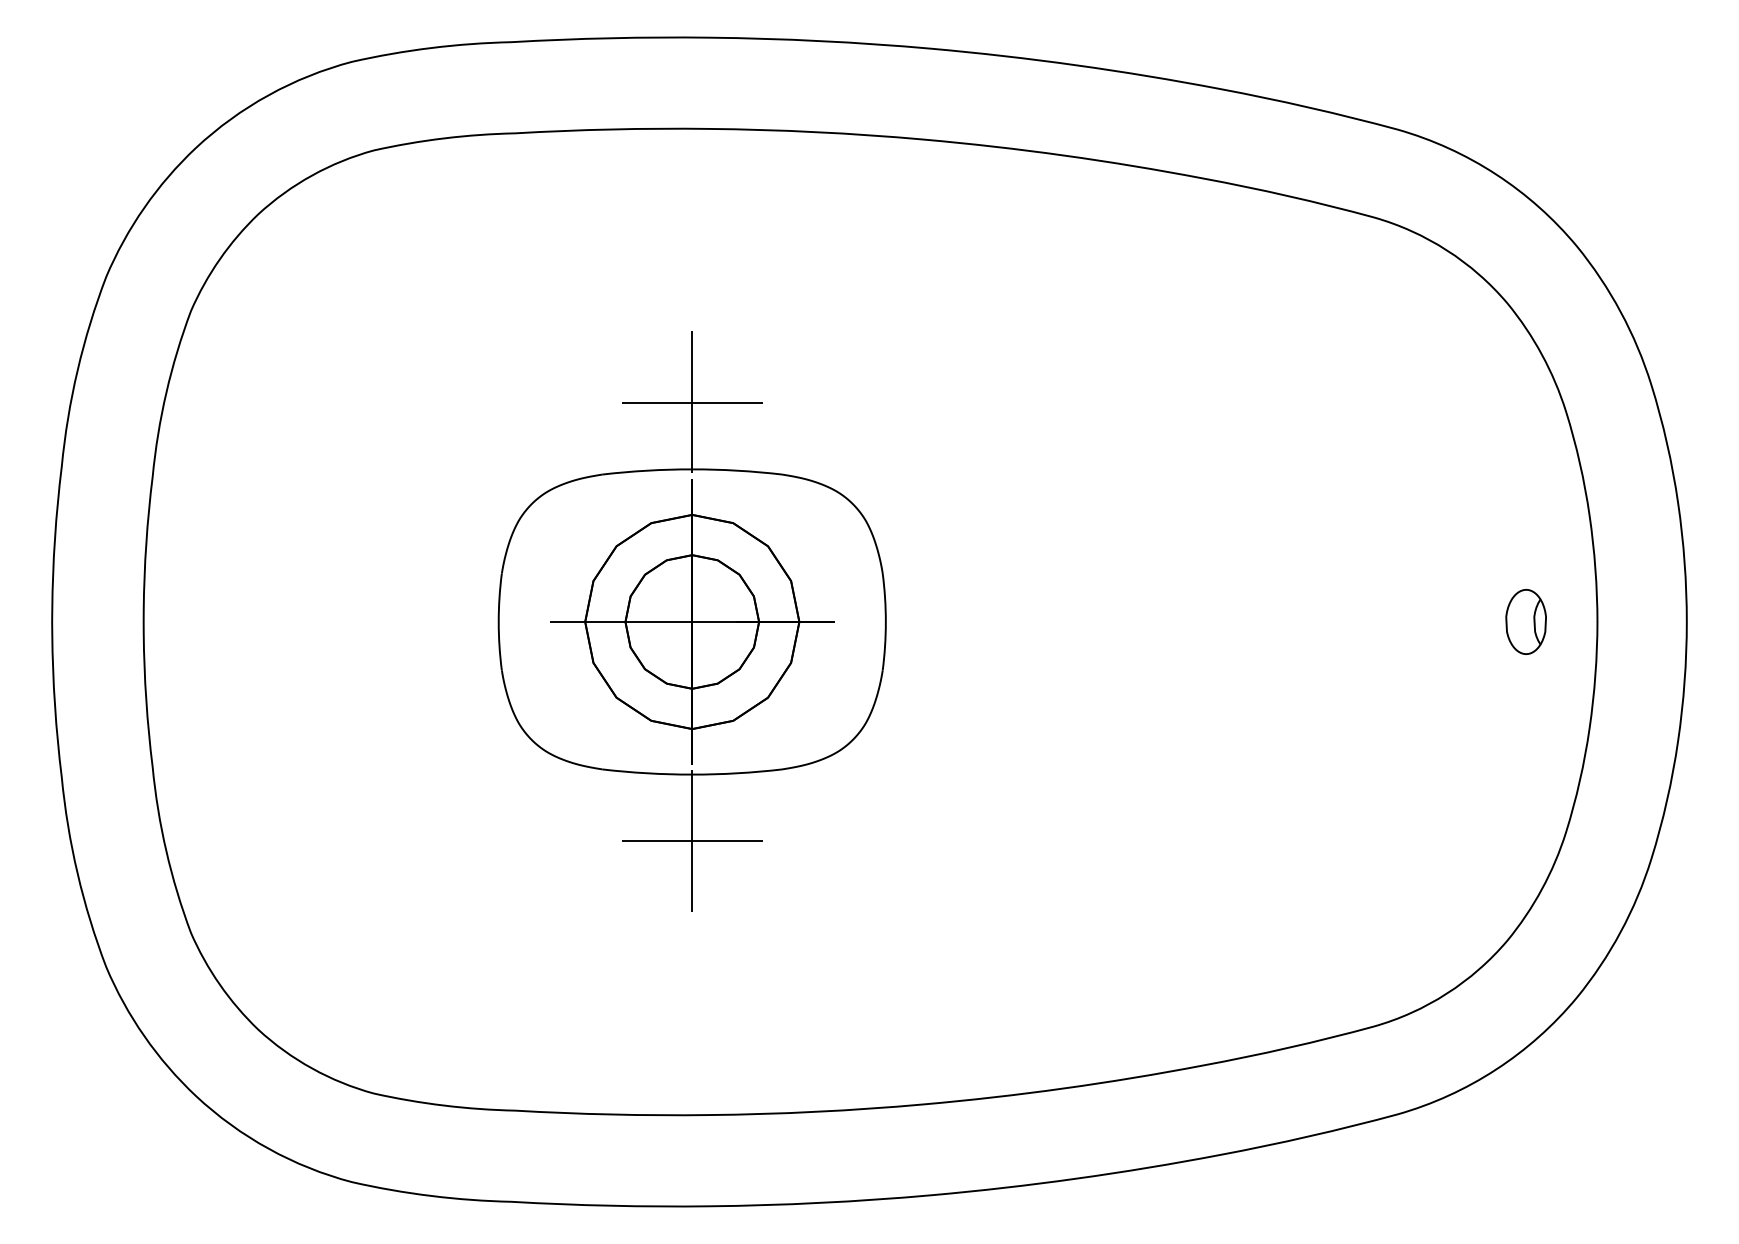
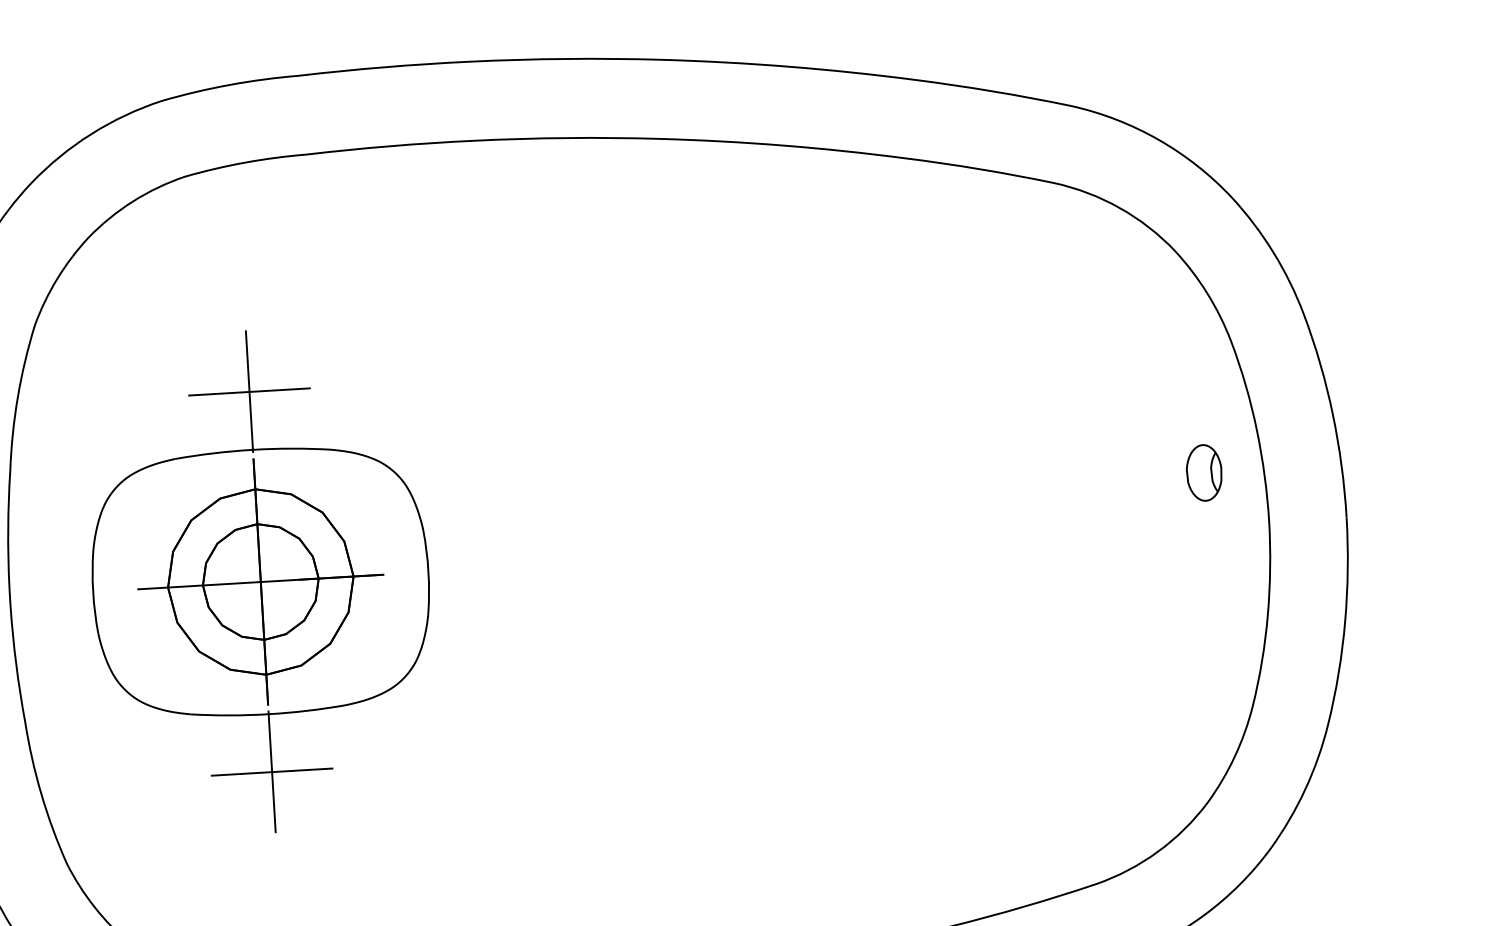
part: (691, 621) -> (260, 581), moved
part: (1525, 621) -> (1203, 472), moved

